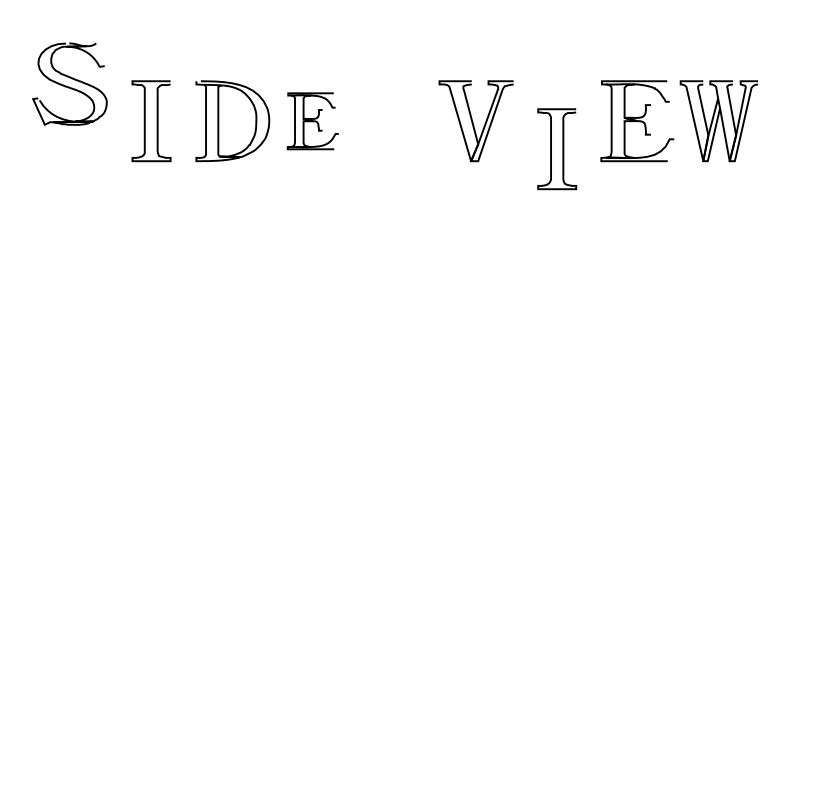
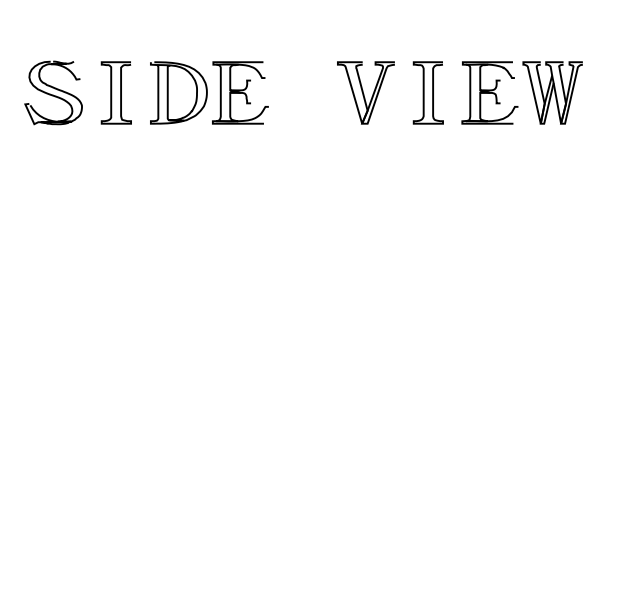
part: (69, 83) -> (53, 92), moved
part: (312, 121) -> (240, 93), size x1.43
curve: (562, 149) -> (432, 93), moved

